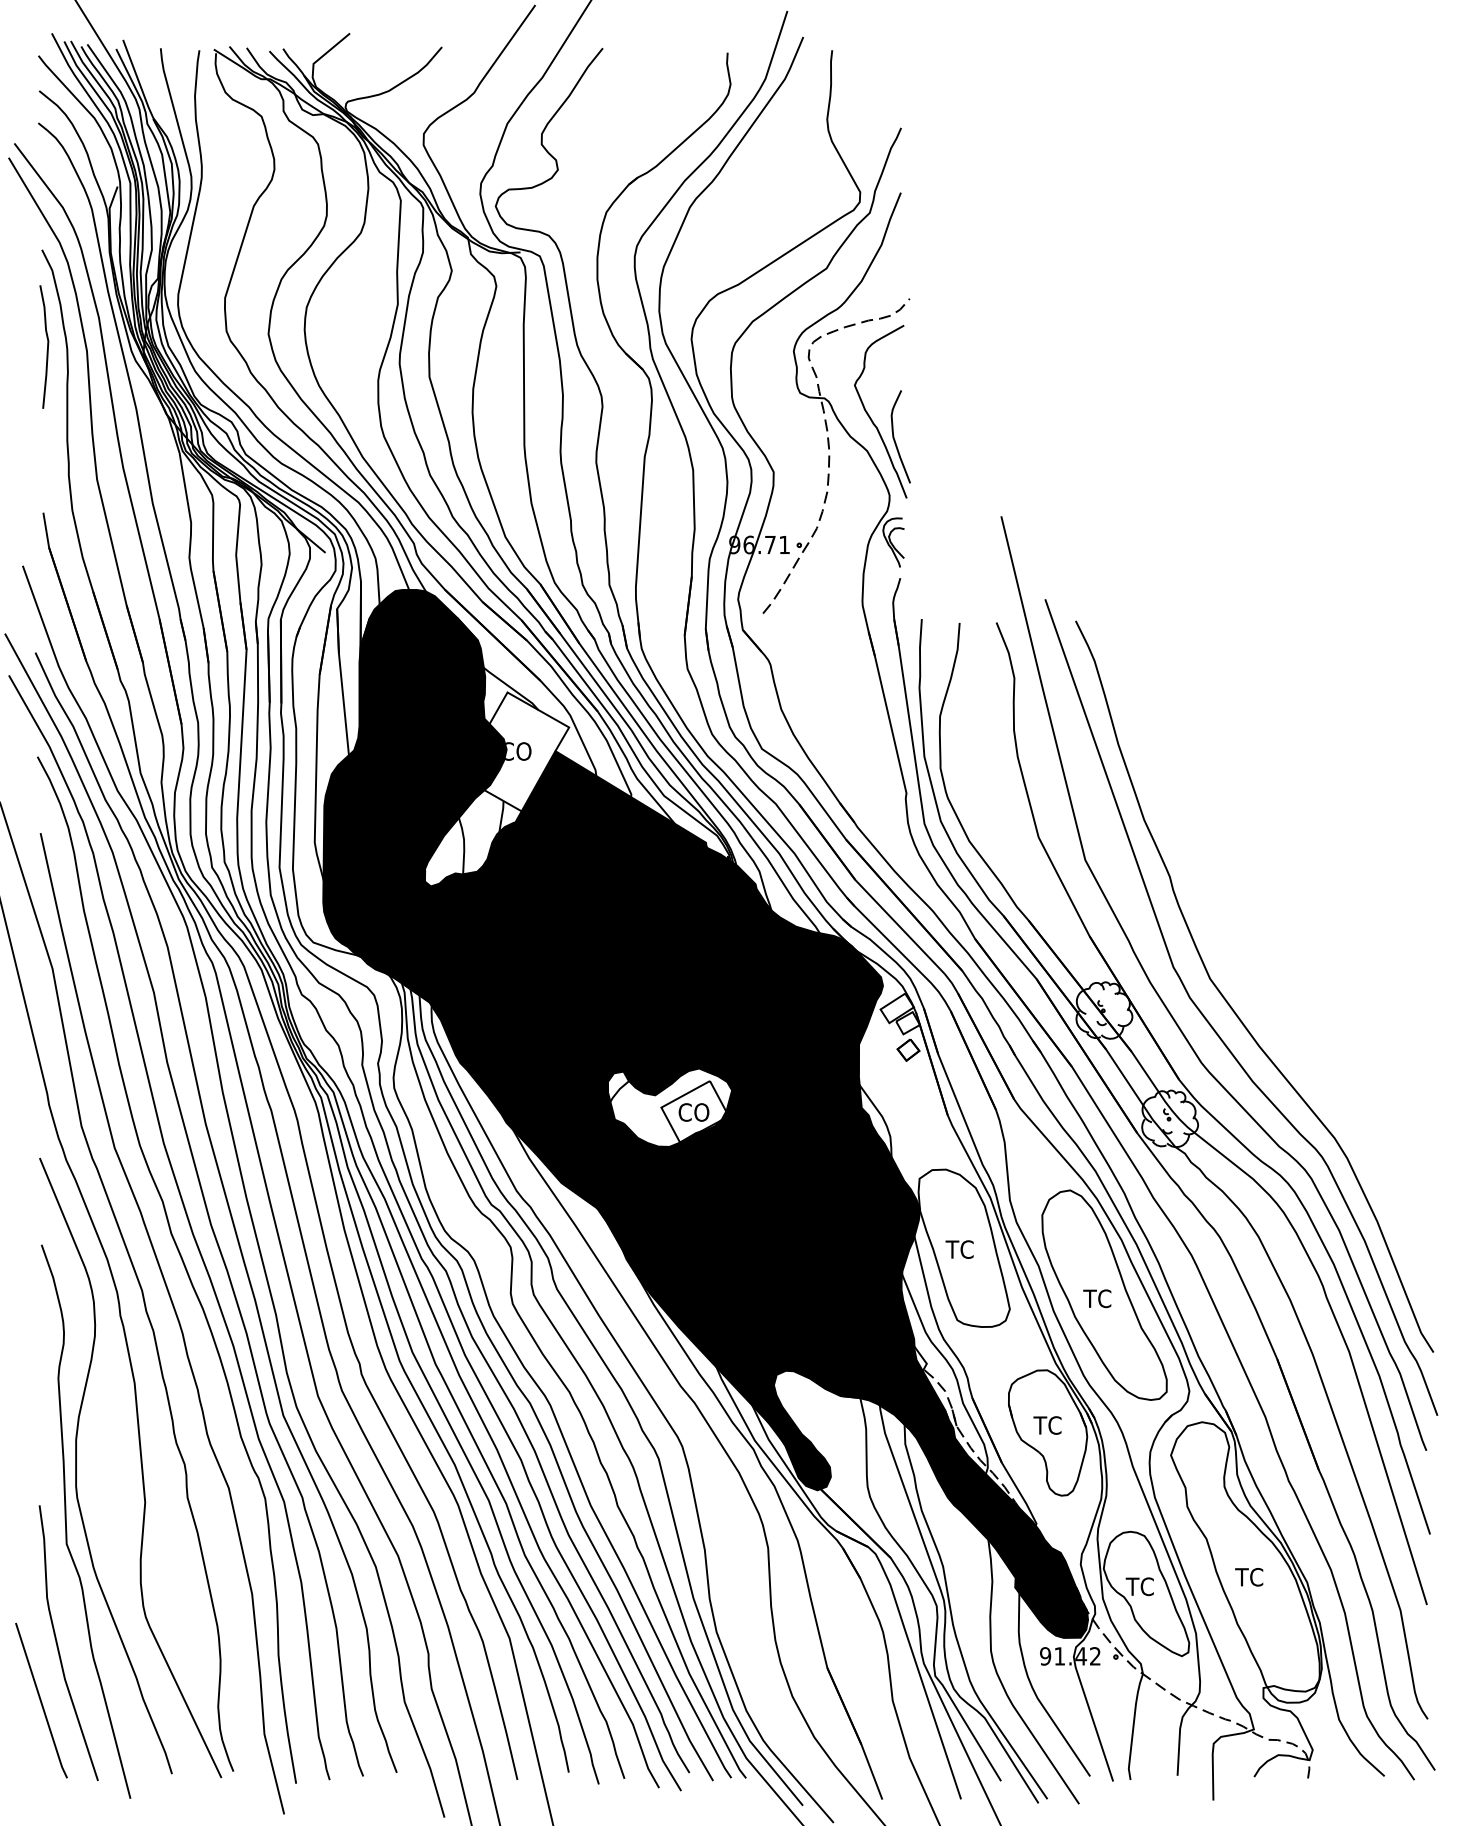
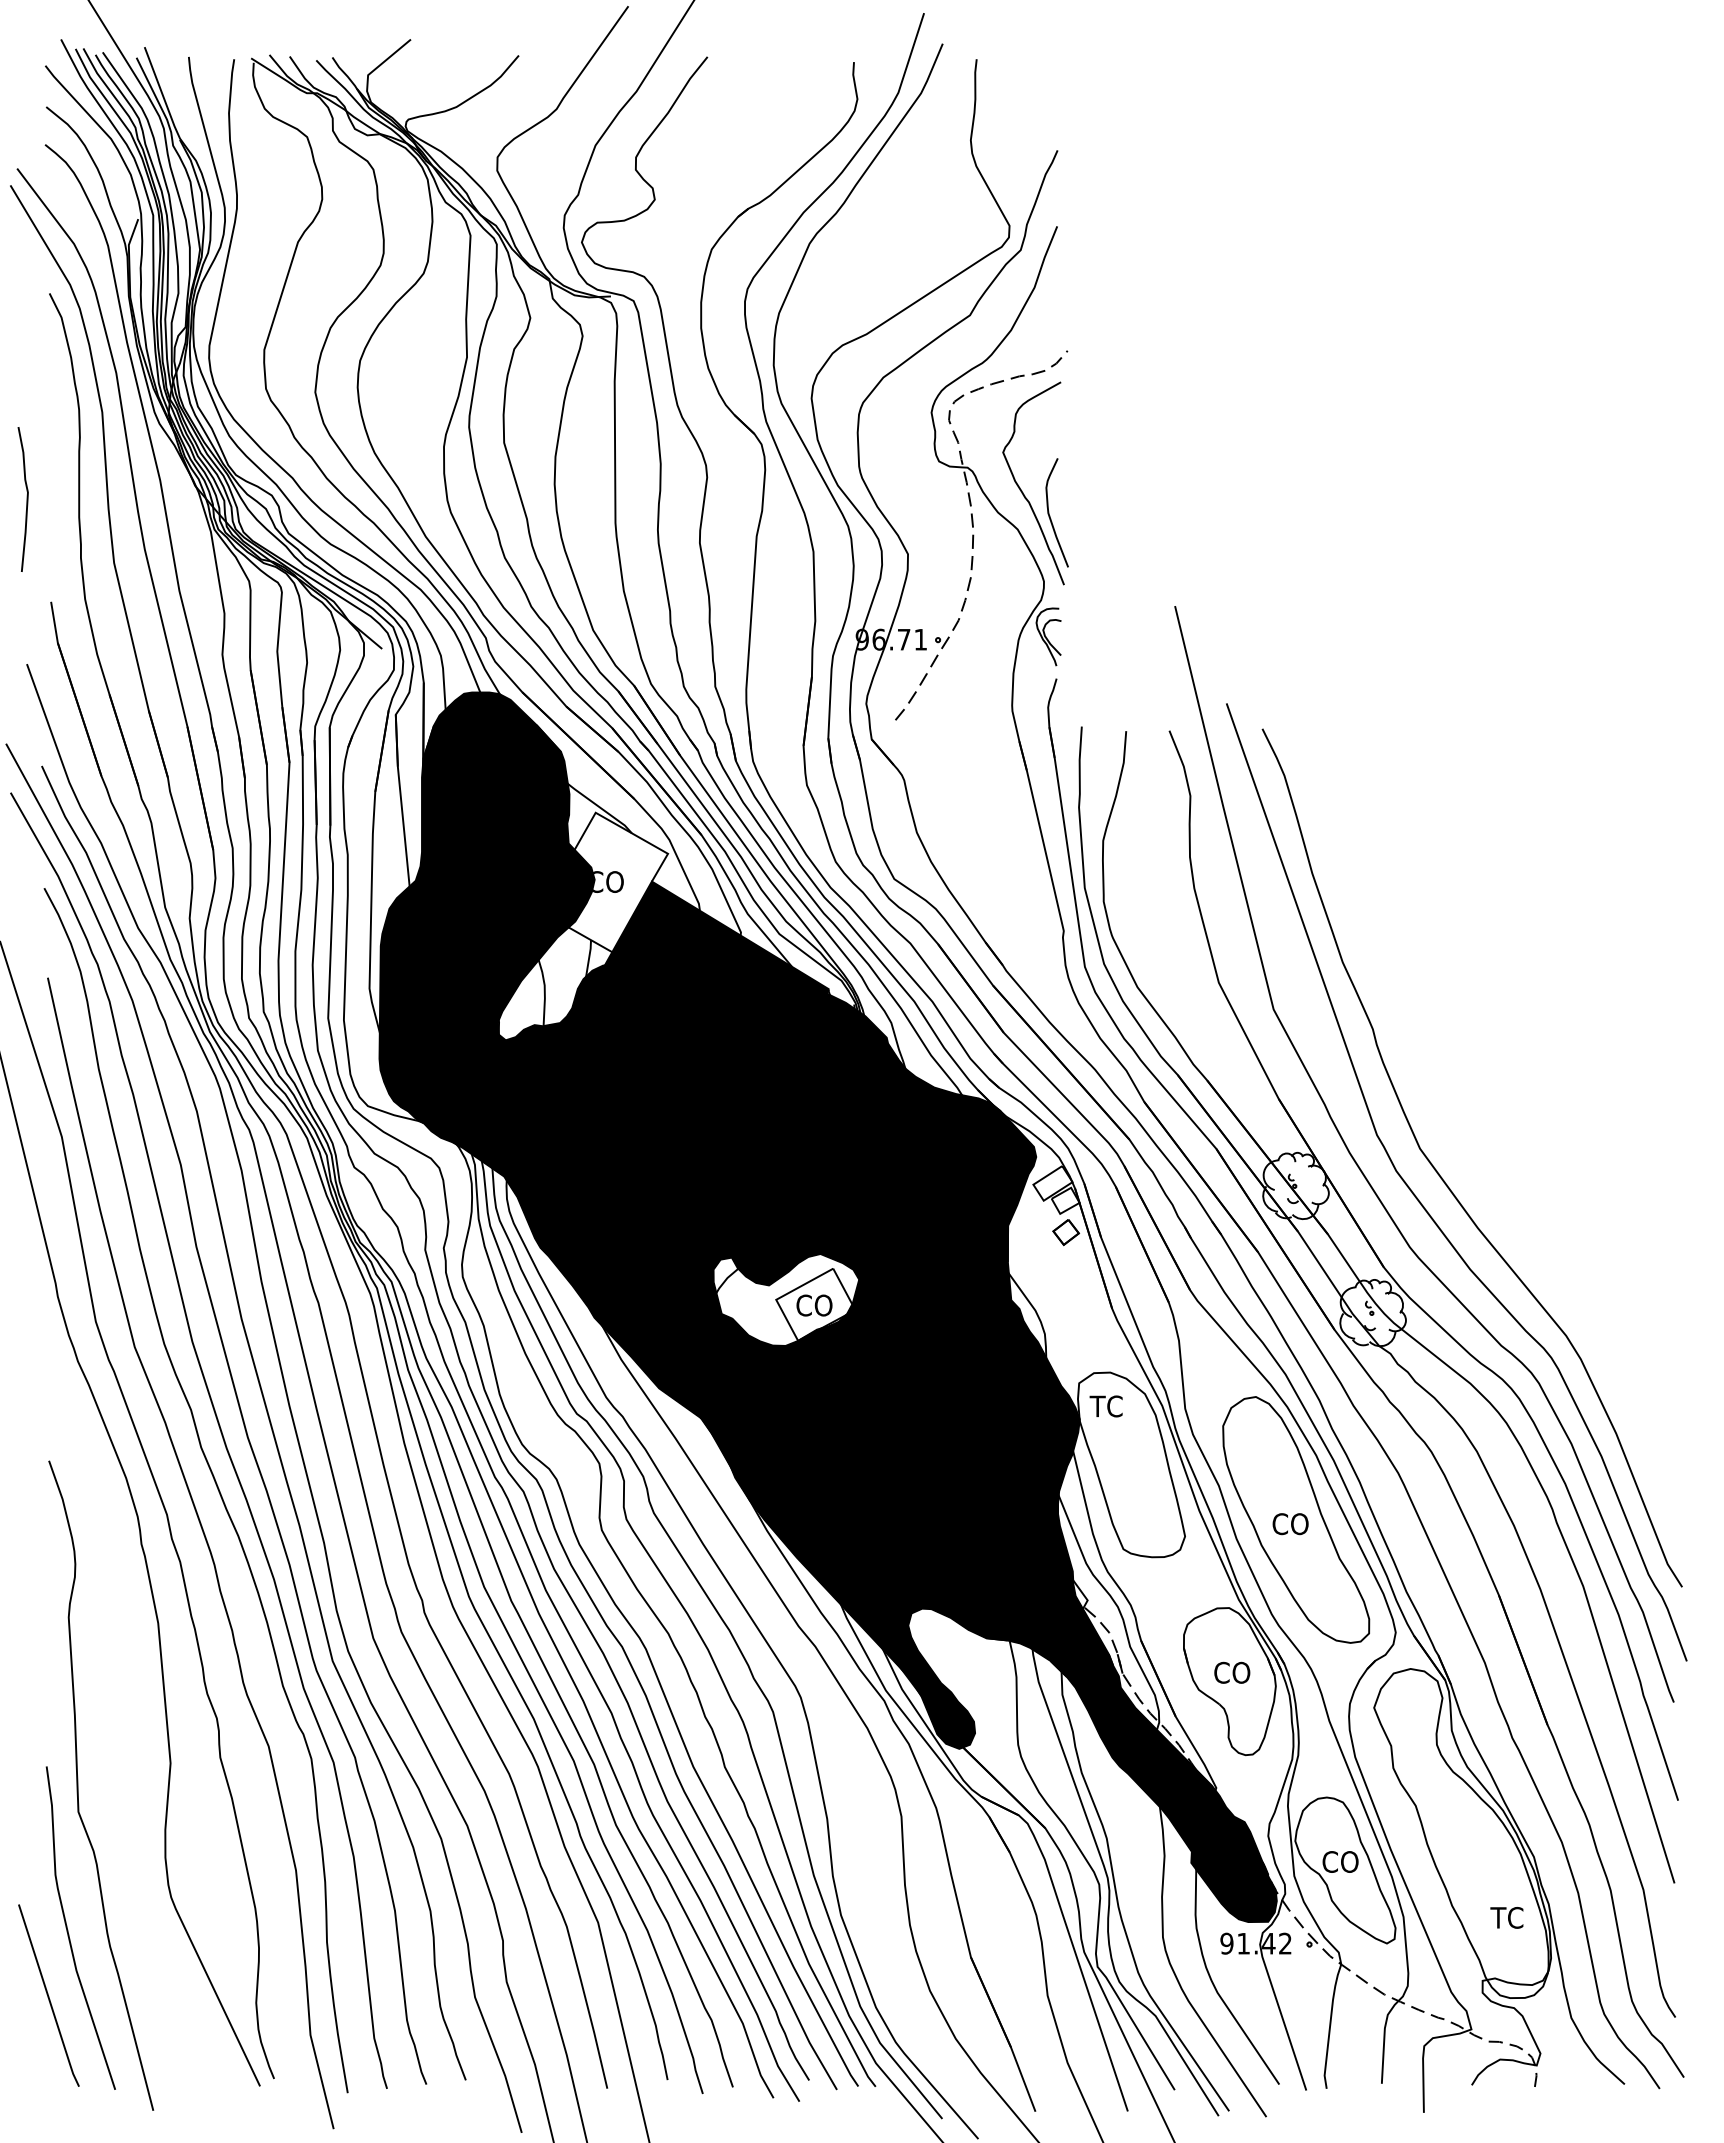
curve: (47, 347) -> (26, 499), moved
text: (959, 1249) -> (1105, 1406), moved
text: (1098, 1299) -> (1289, 1524), TC -> CO
text: (1049, 1425) -> (1231, 1672), TC -> CO
curve: (76, 1465) -> (90, 1719), removed
text: (1248, 1576) -> (1506, 1917), moved
text: (1141, 1586) -> (1339, 1861), TC -> CO

